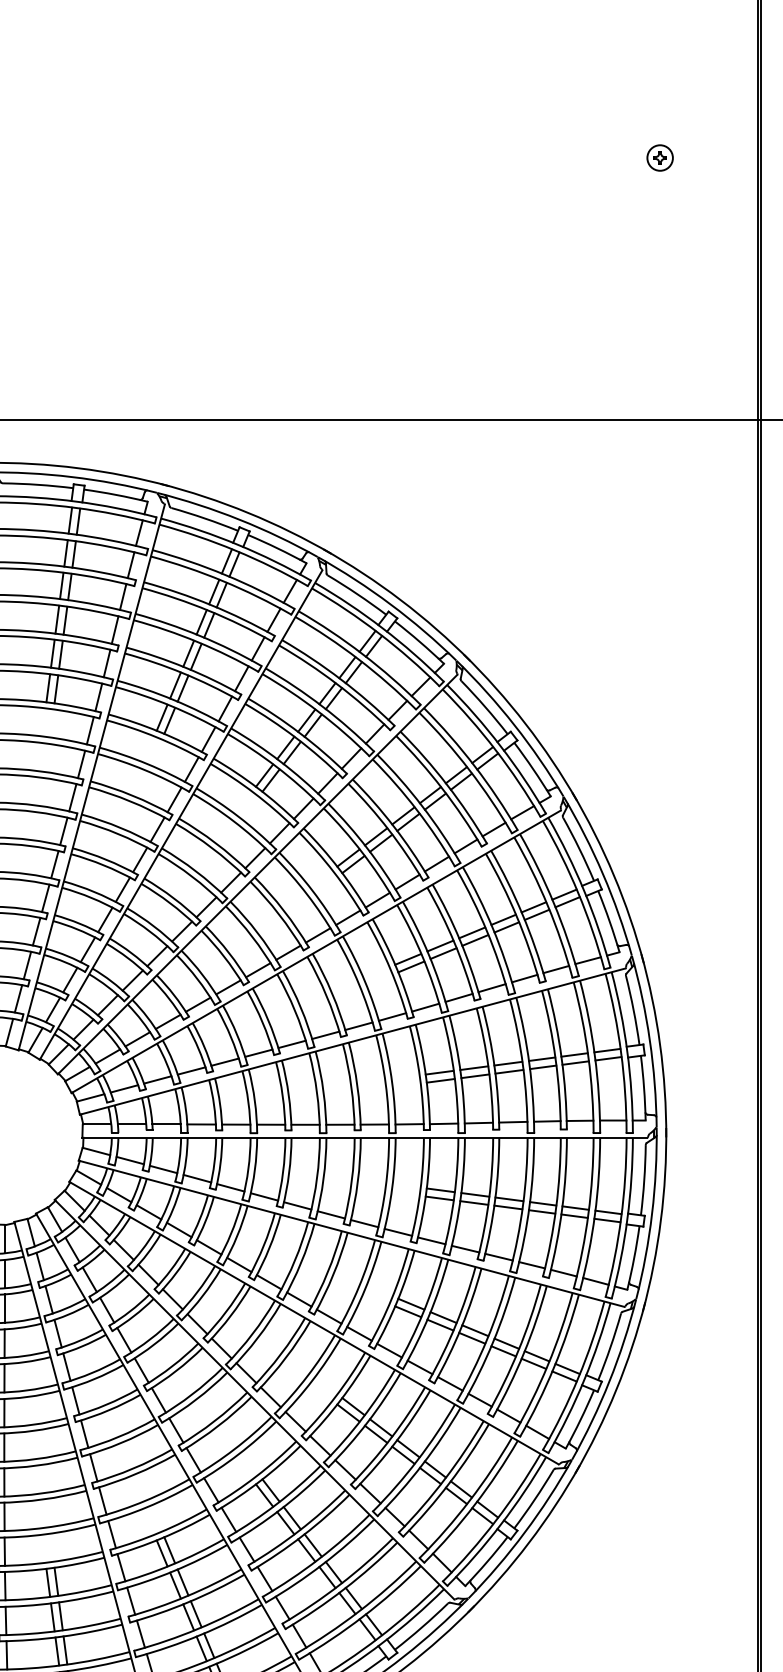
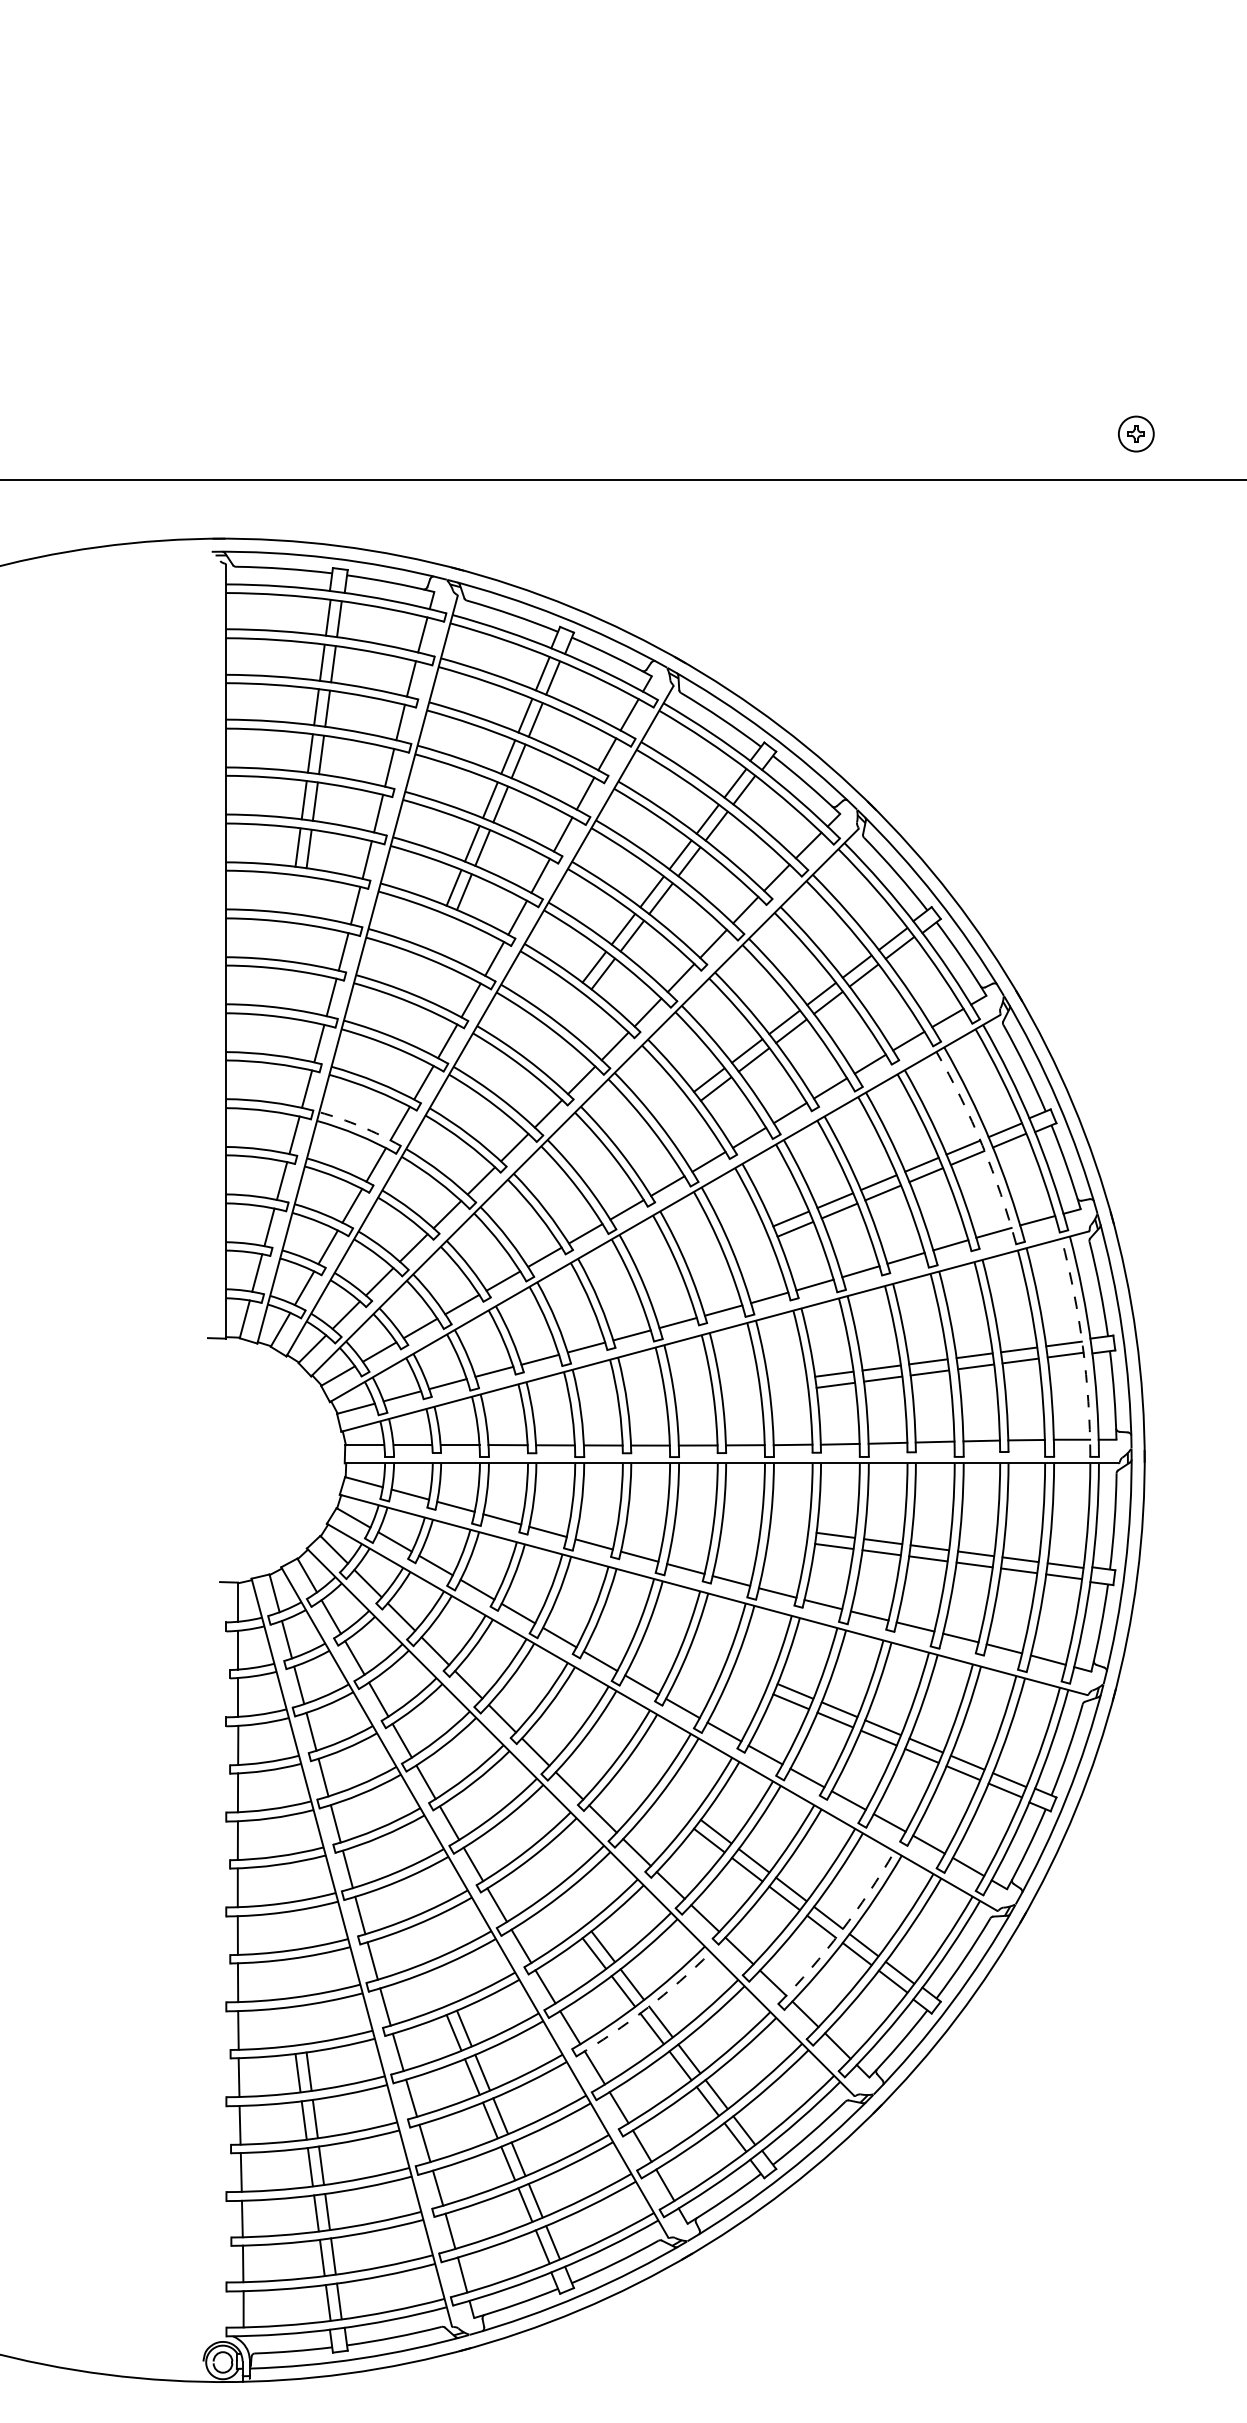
part: (660, 157) -> (1136, 433), moved
arc: (94, 891) -> (361, 1126), solid -> dashed
arc: (547, 905) -> (982, 1145), solid -> dashed
arc: (620, 1052) -> (1082, 1346), solid -> dashed
arc: (444, 1479) -> (841, 1931), solid -> dashed
arc: (302, 1535) -> (646, 2008), solid -> dashed

